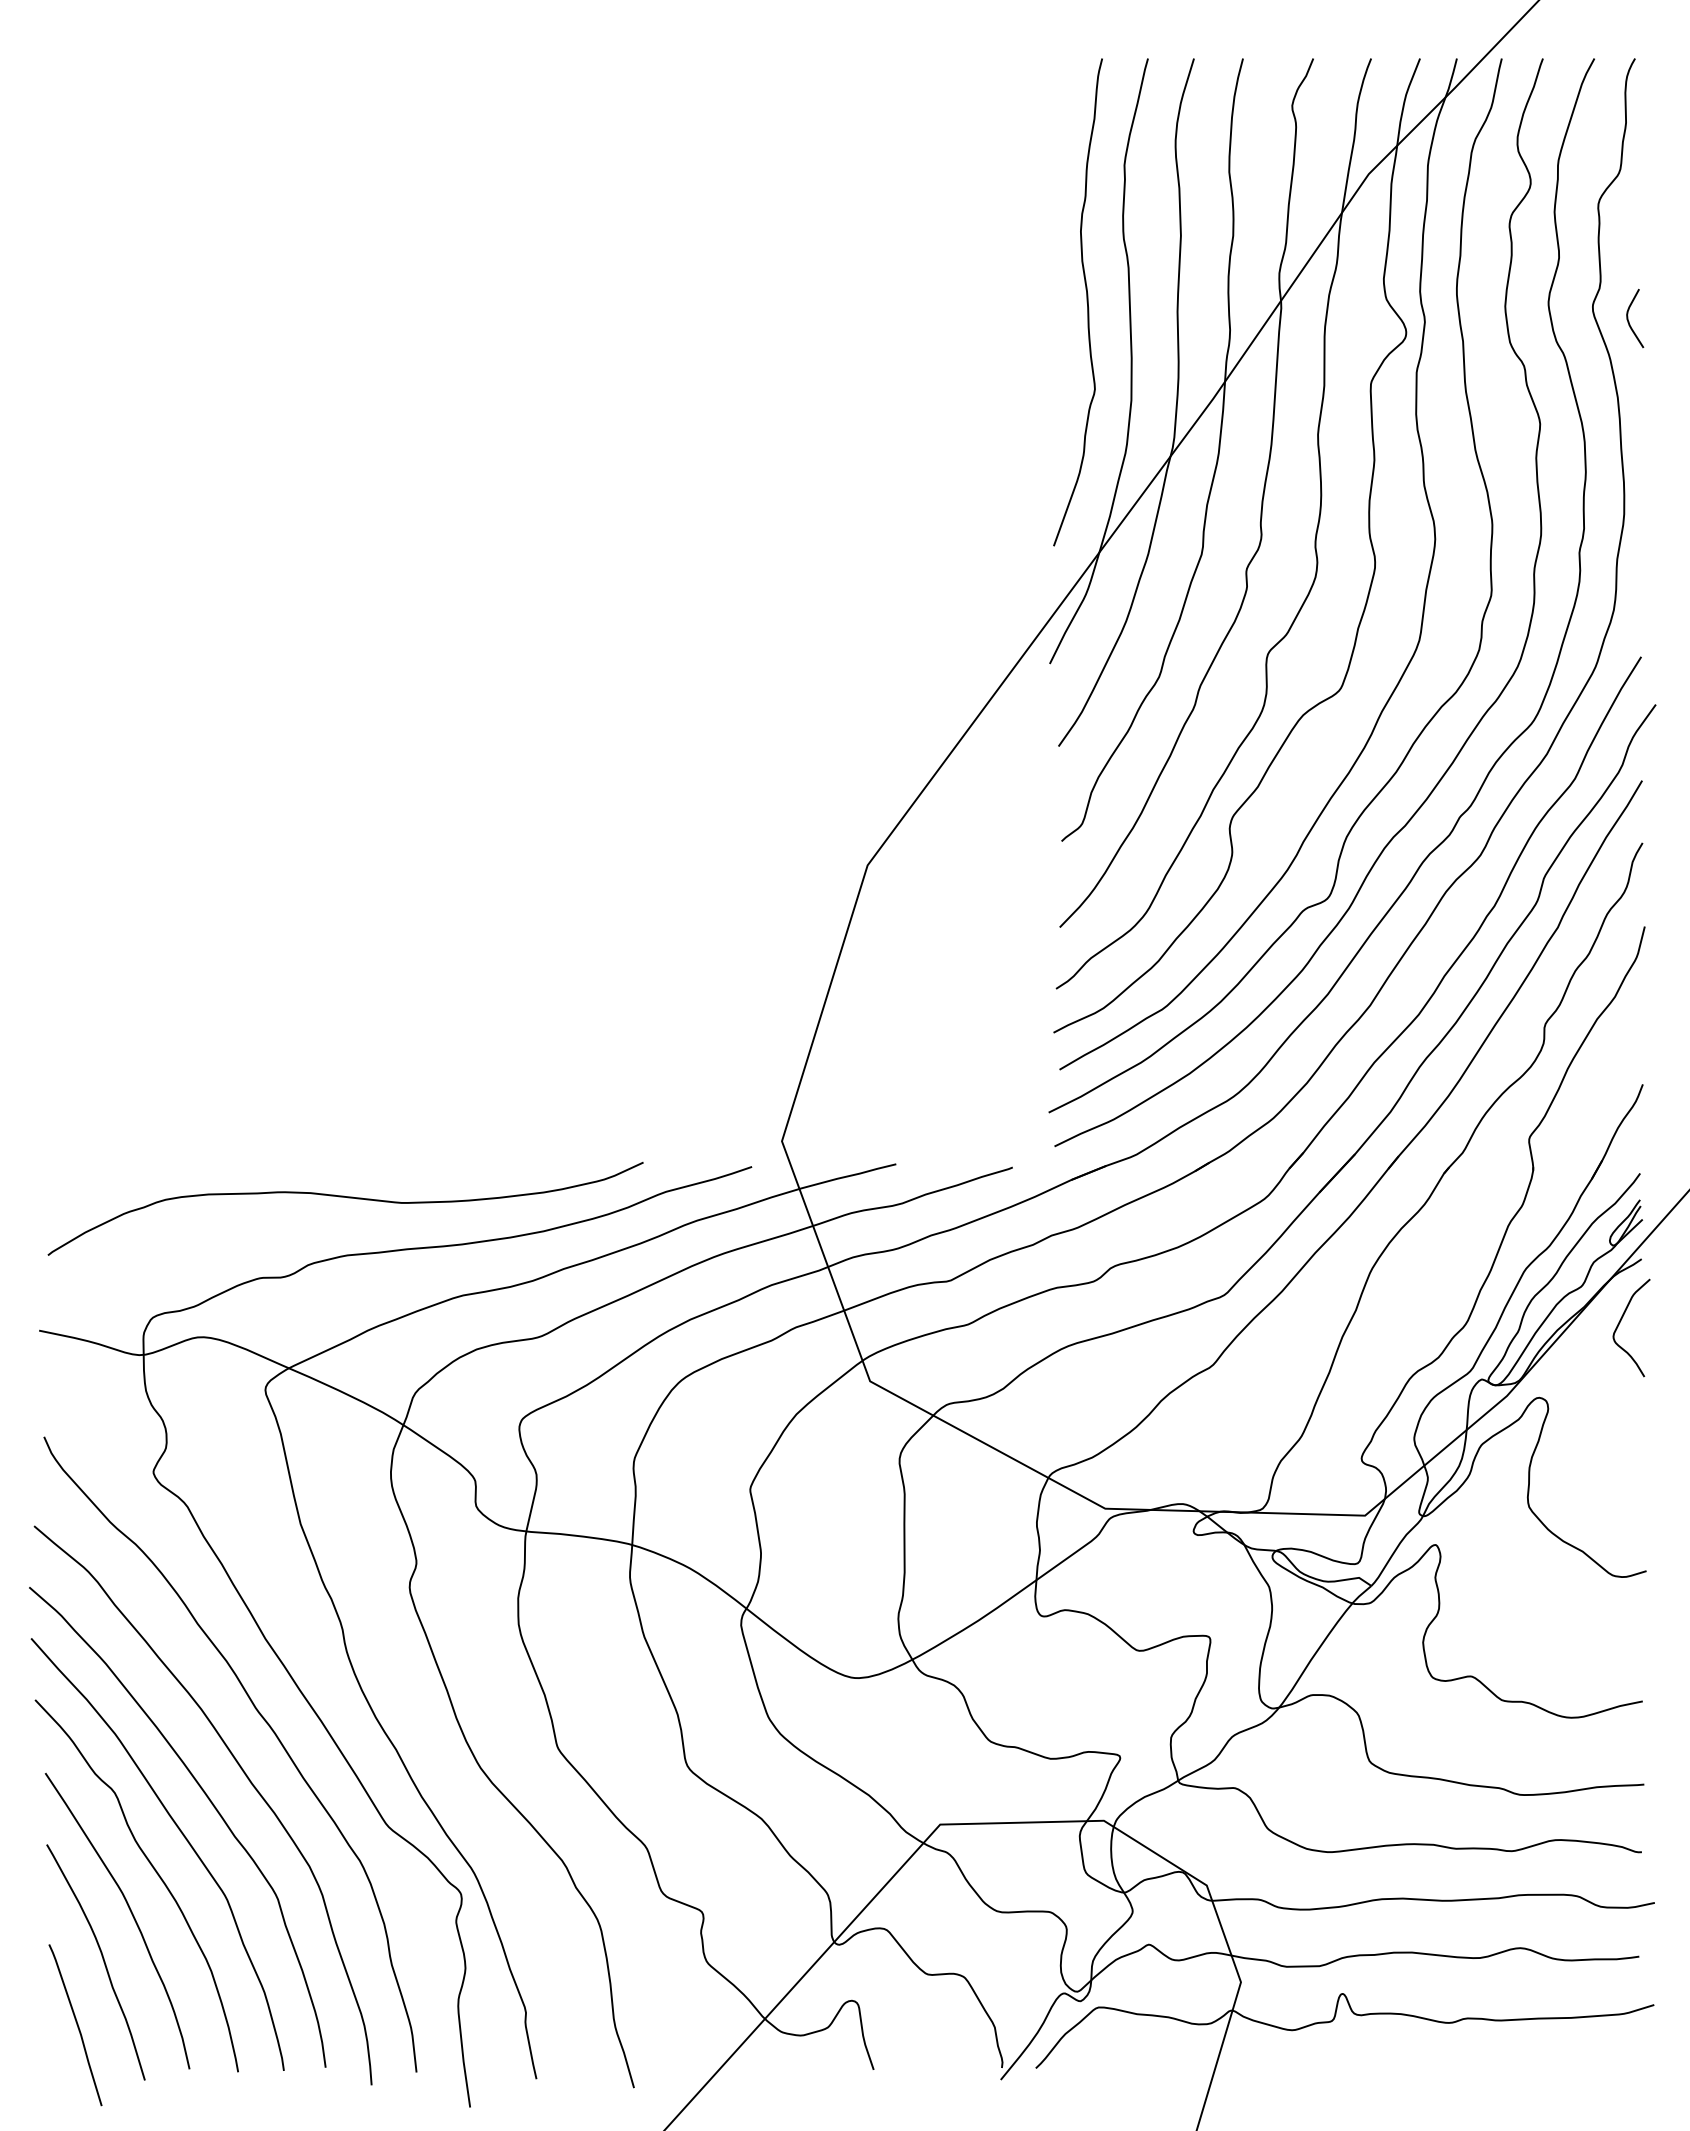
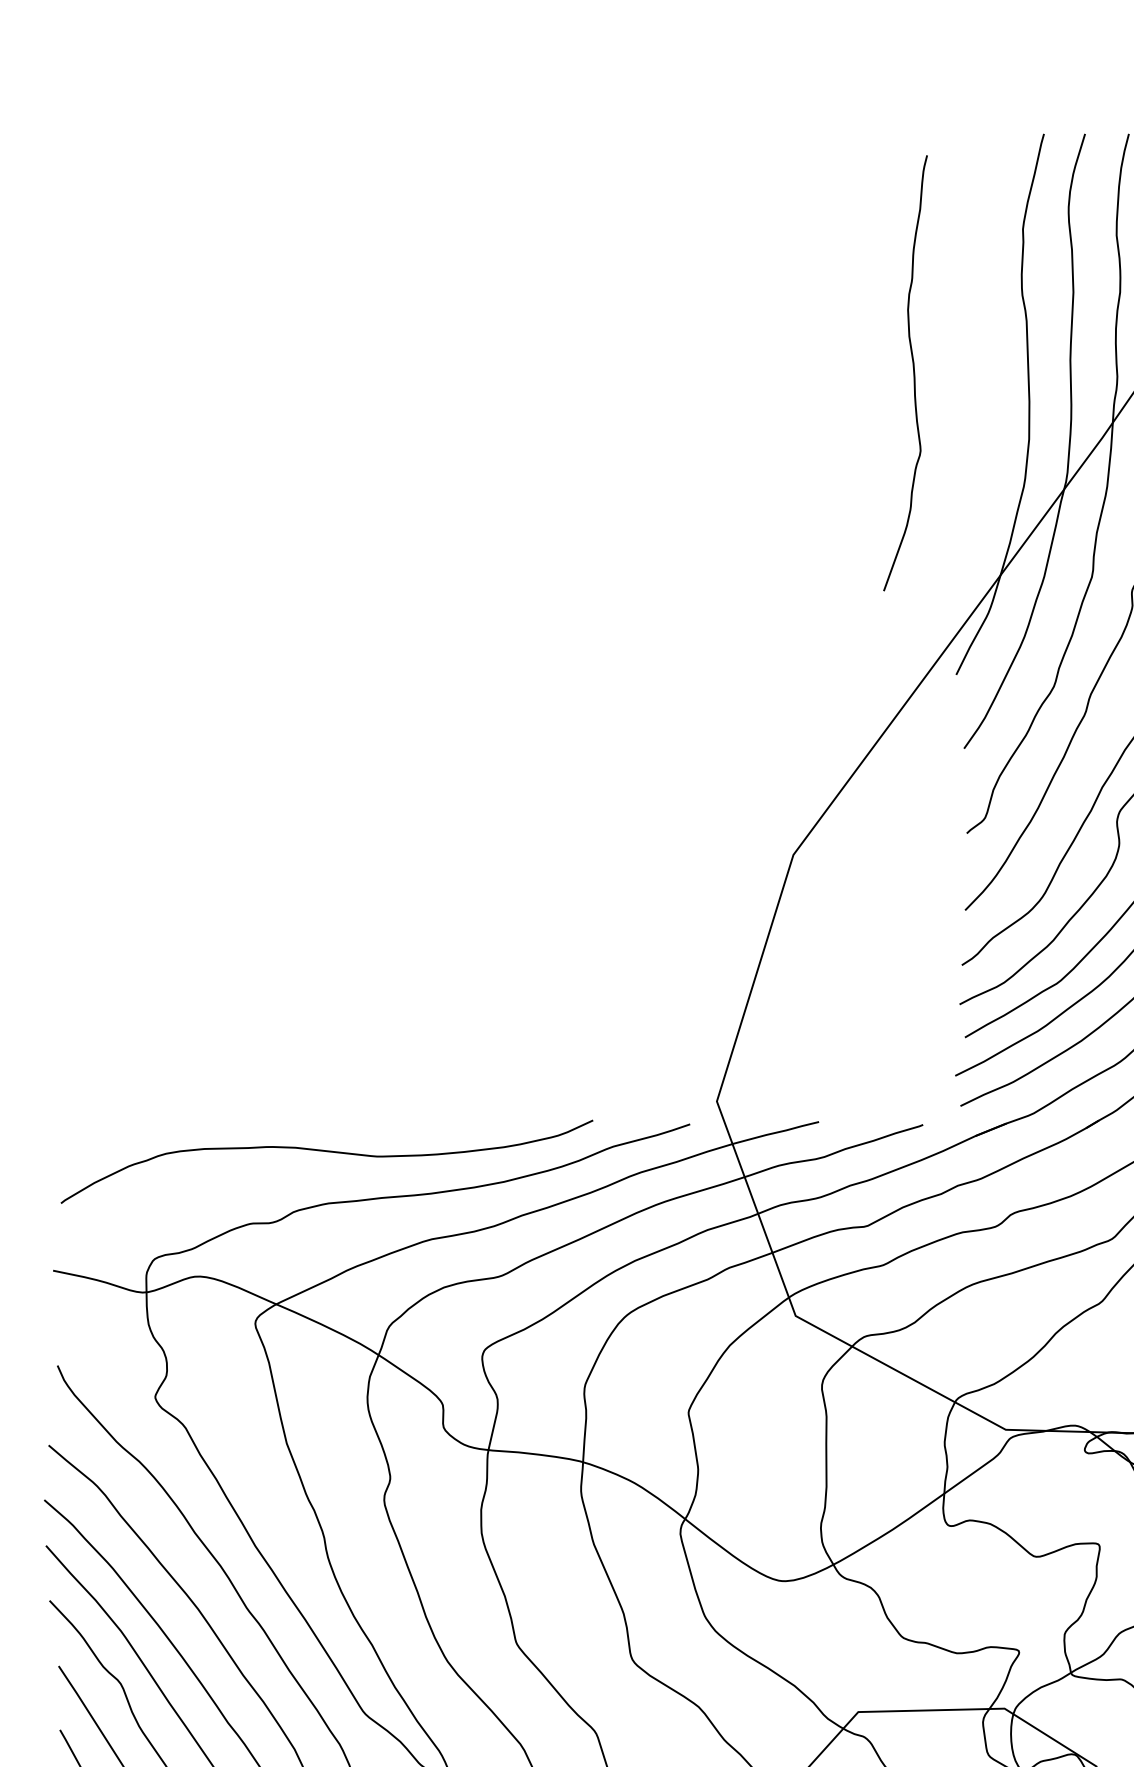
curve: (1086, 302) -> (913, 373), moved

